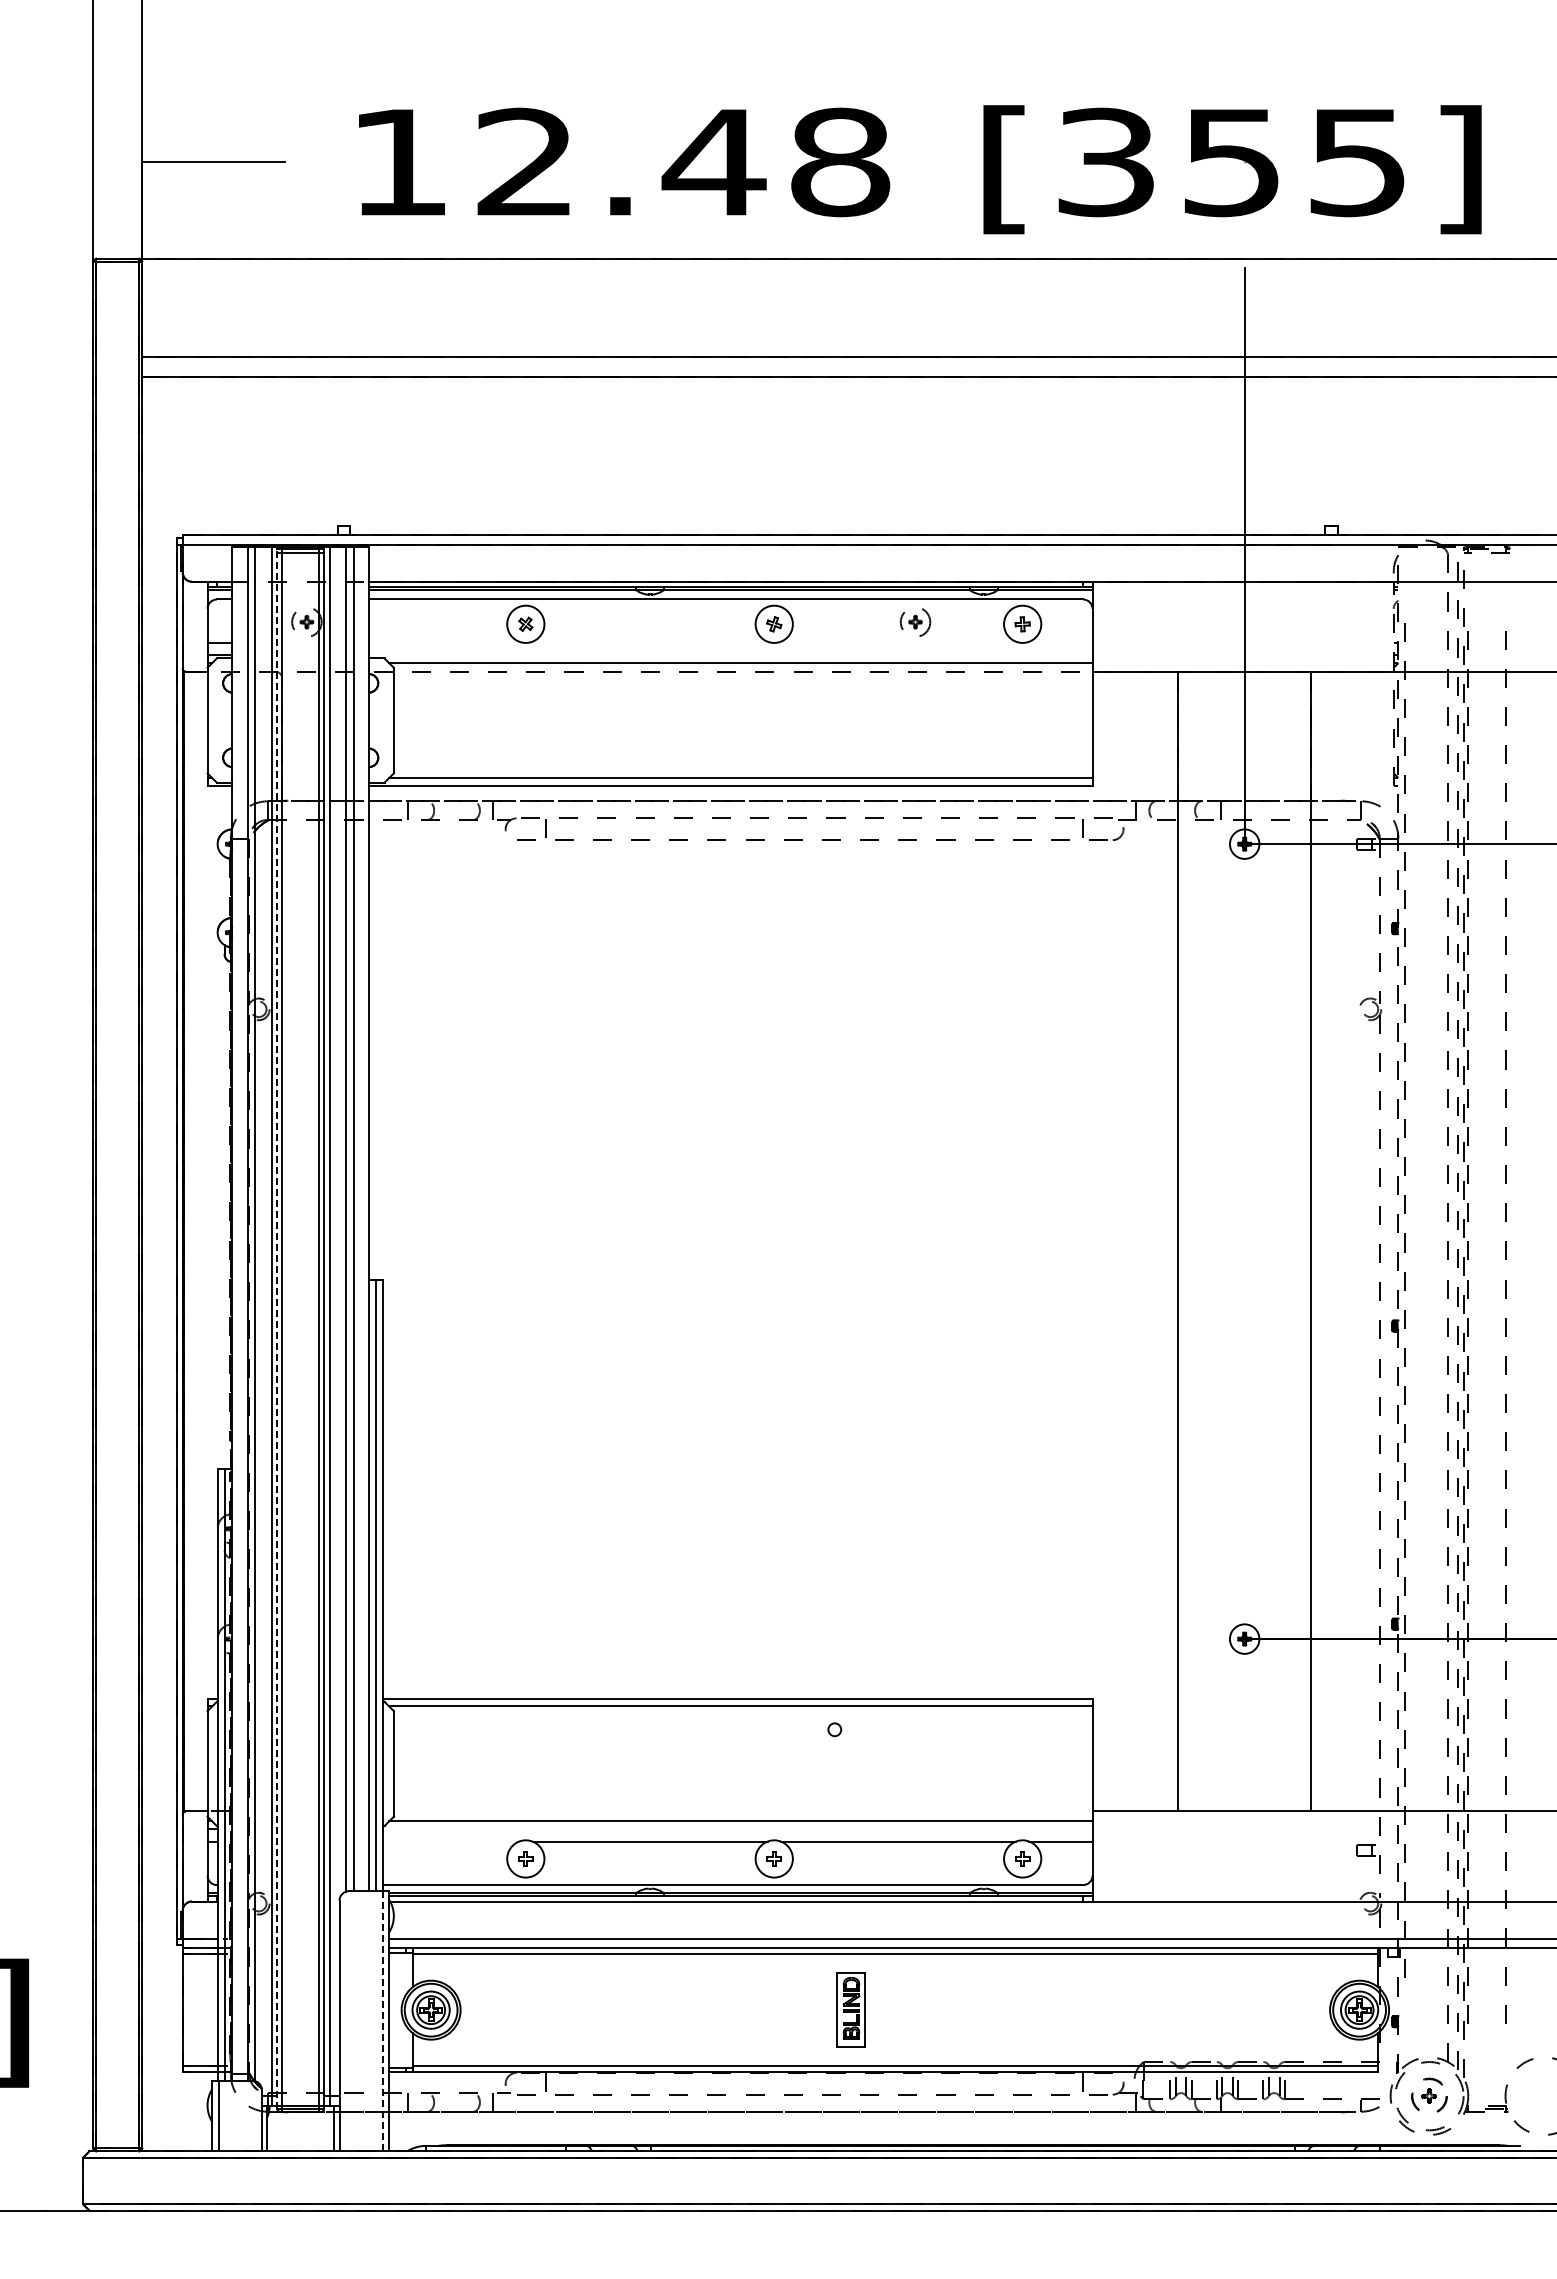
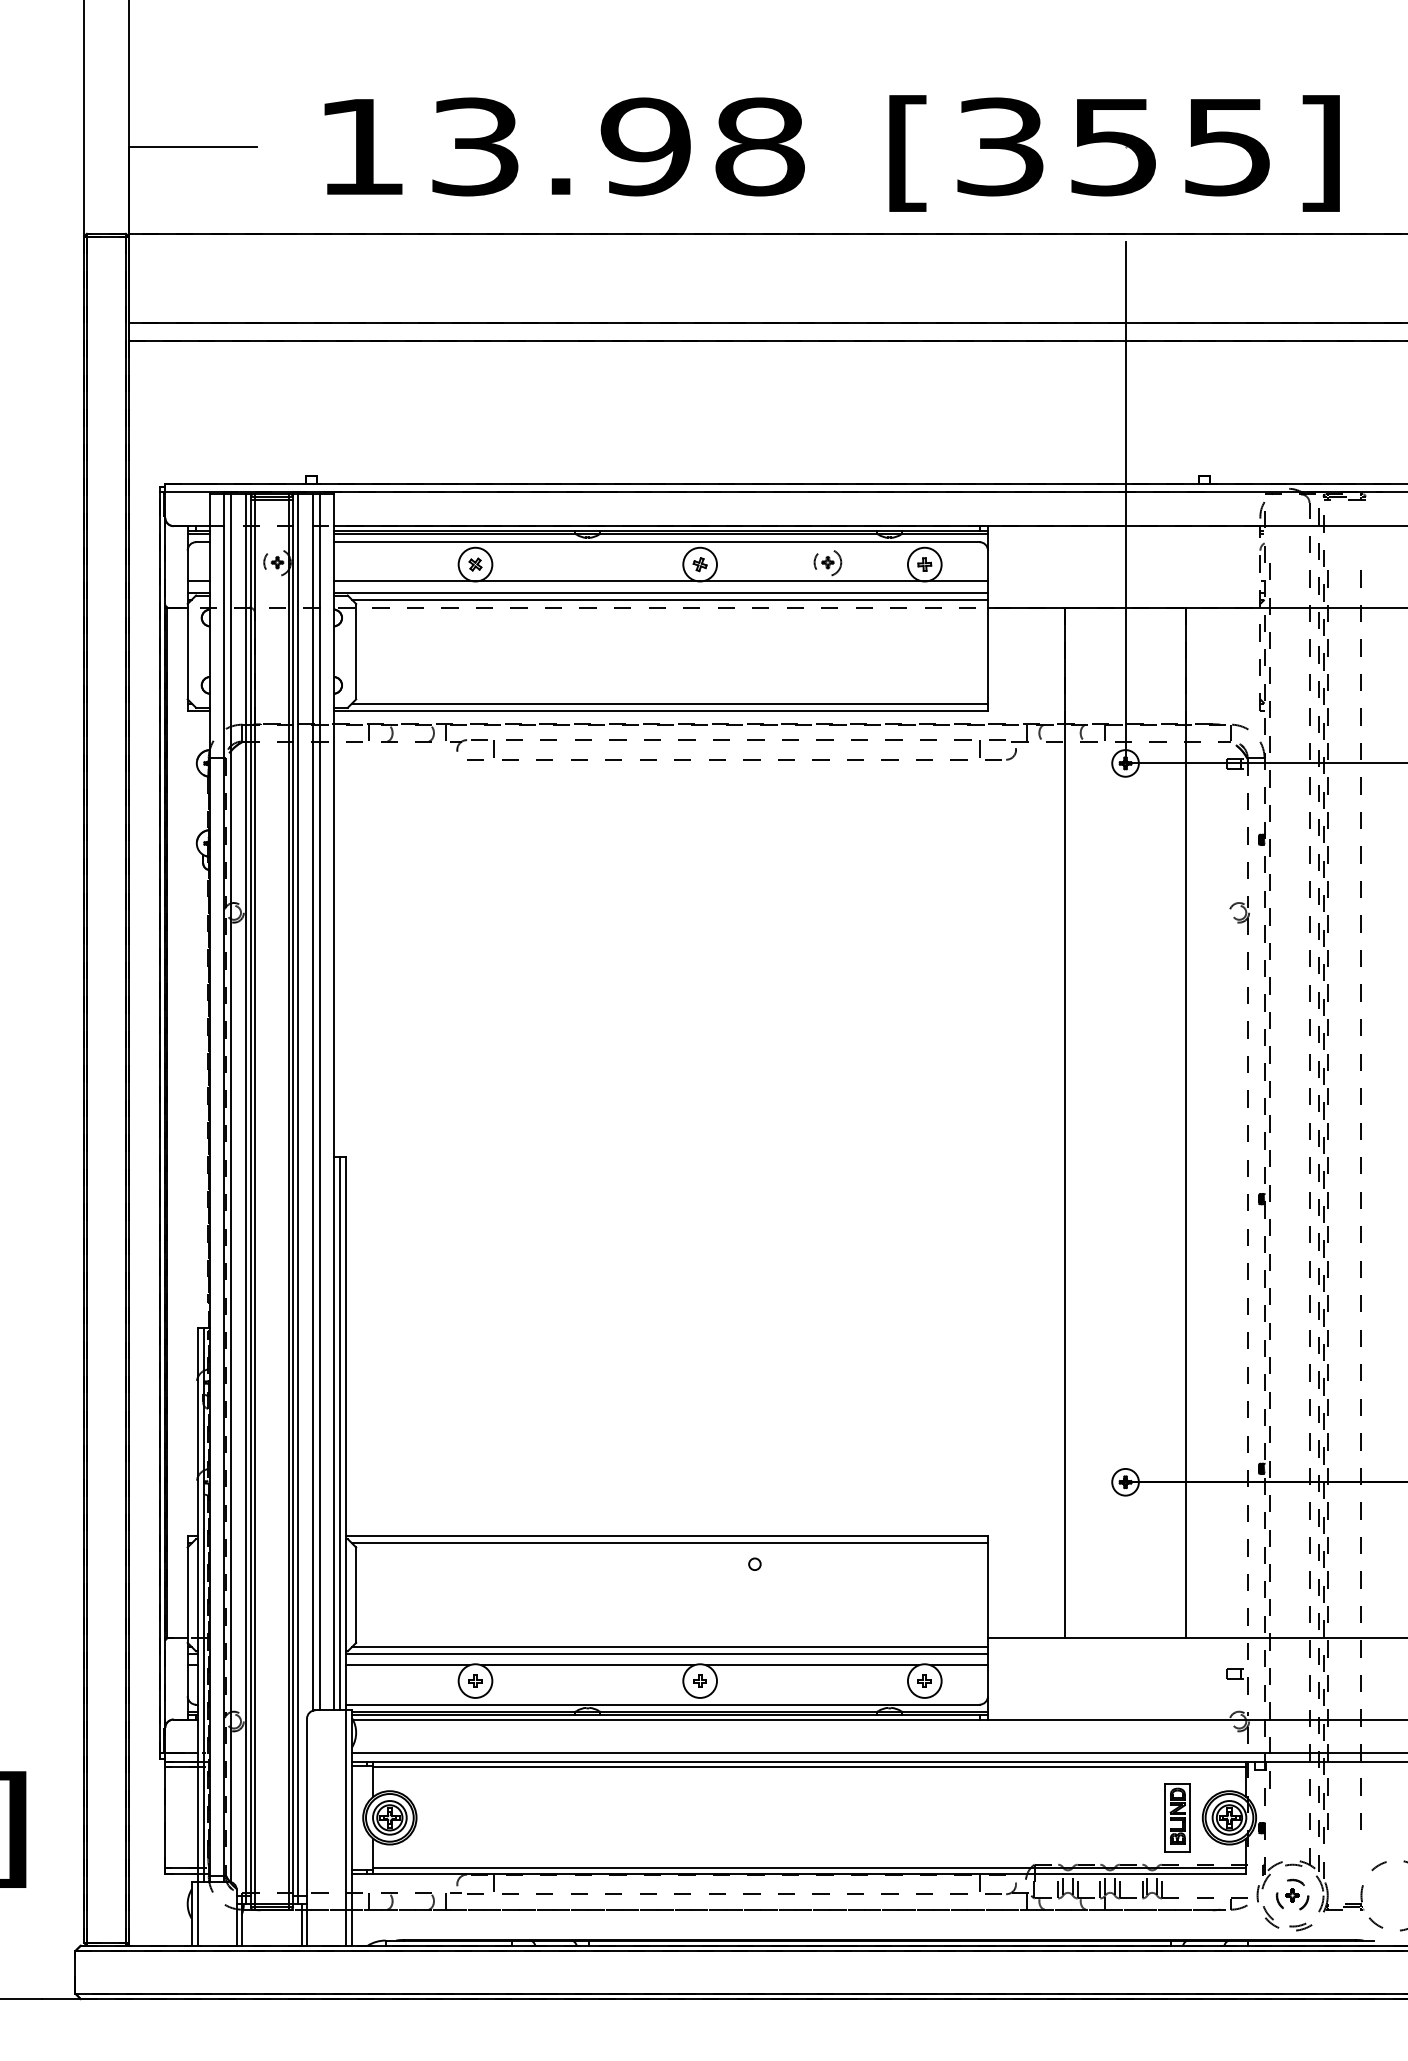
text: (621, 162) -> (562, 146), 12.48 -> 13.98
line: (730, 642) -> (660, 581), added
line: (730, 655) -> (660, 592), added
line: (277, 1327) -> (250, 1200), dashed -> solid
line: (737, 1829) -> (666, 1654), added
line: (451, 1841) -> (408, 1665), added
part: (850, 2009) -> (1176, 1817), moved
line: (382, 2021) -> (345, 1828), dashed -> solid

